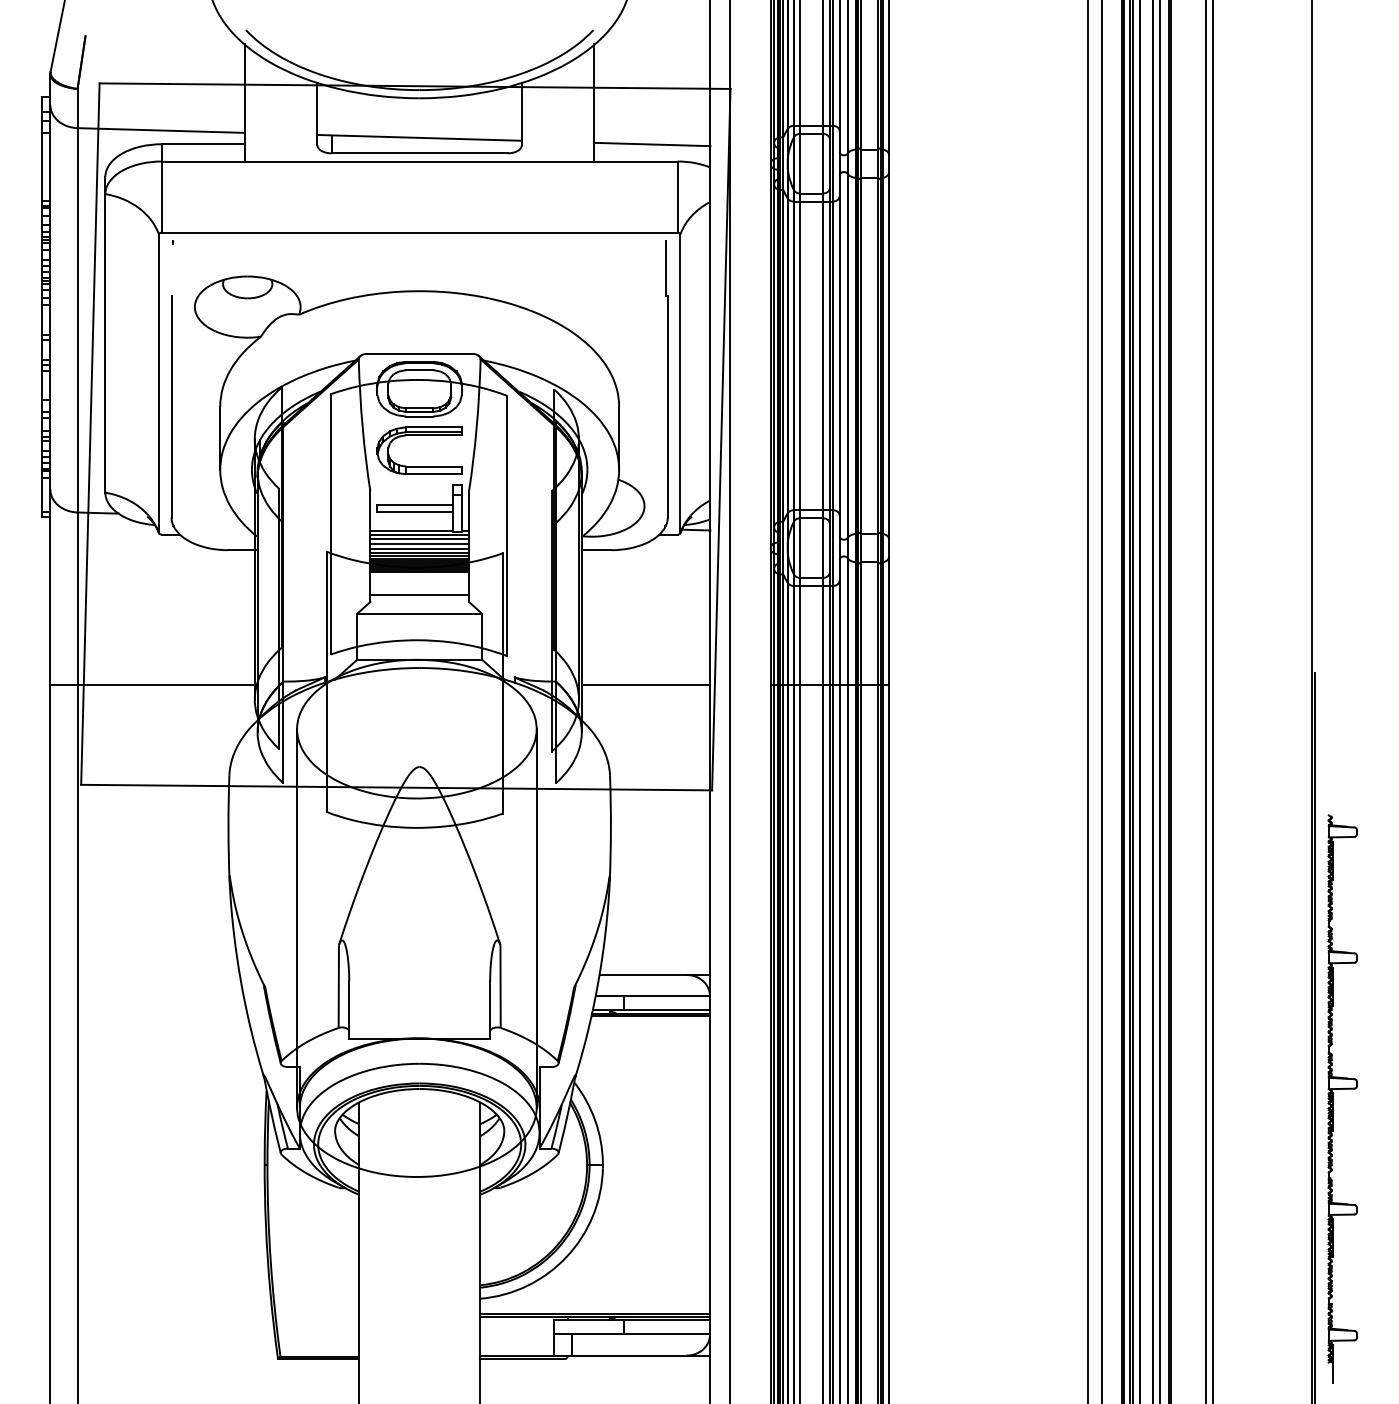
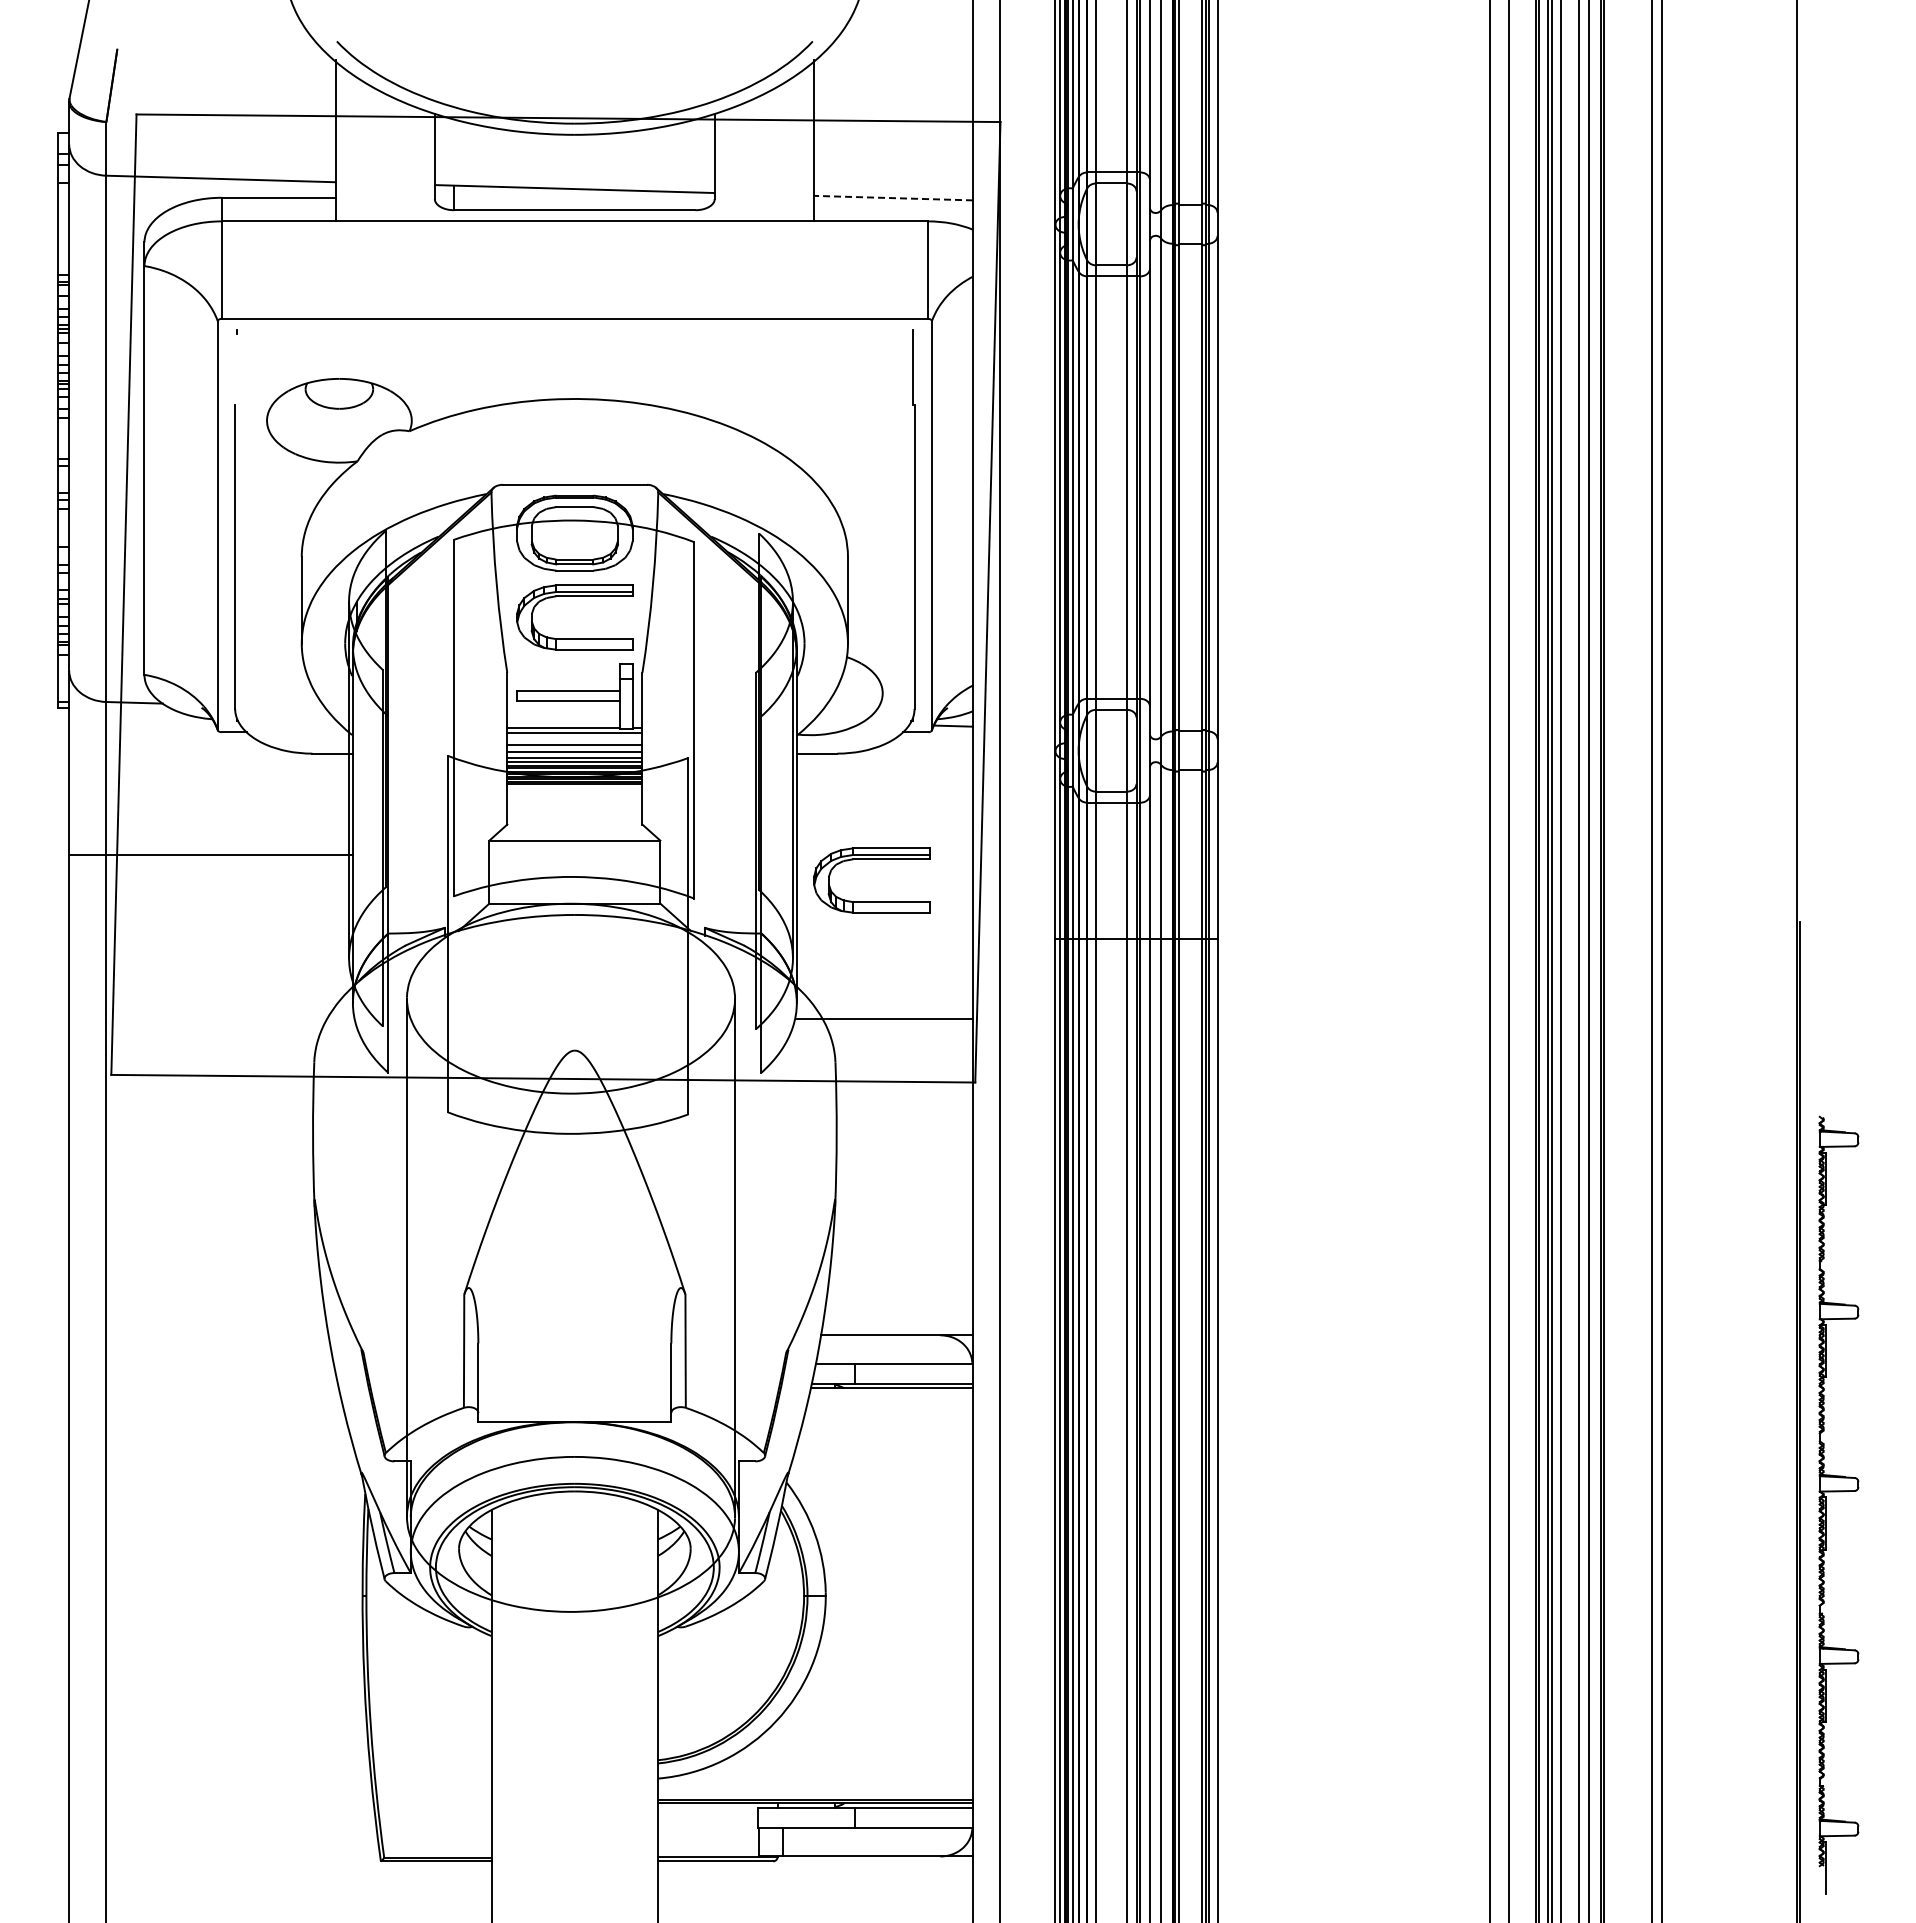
line: (652, 144) -> (893, 198), solid -> dashed
line: (419, 538) -> (574, 737), removed
line: (419, 594) -> (574, 814), removed
part: (636, 627) -> (871, 859), added
line: (153, 684) -> (210, 854), moved
line: (645, 684) -> (884, 1018), moved
line: (650, 1016) -> (891, 1391), removed

